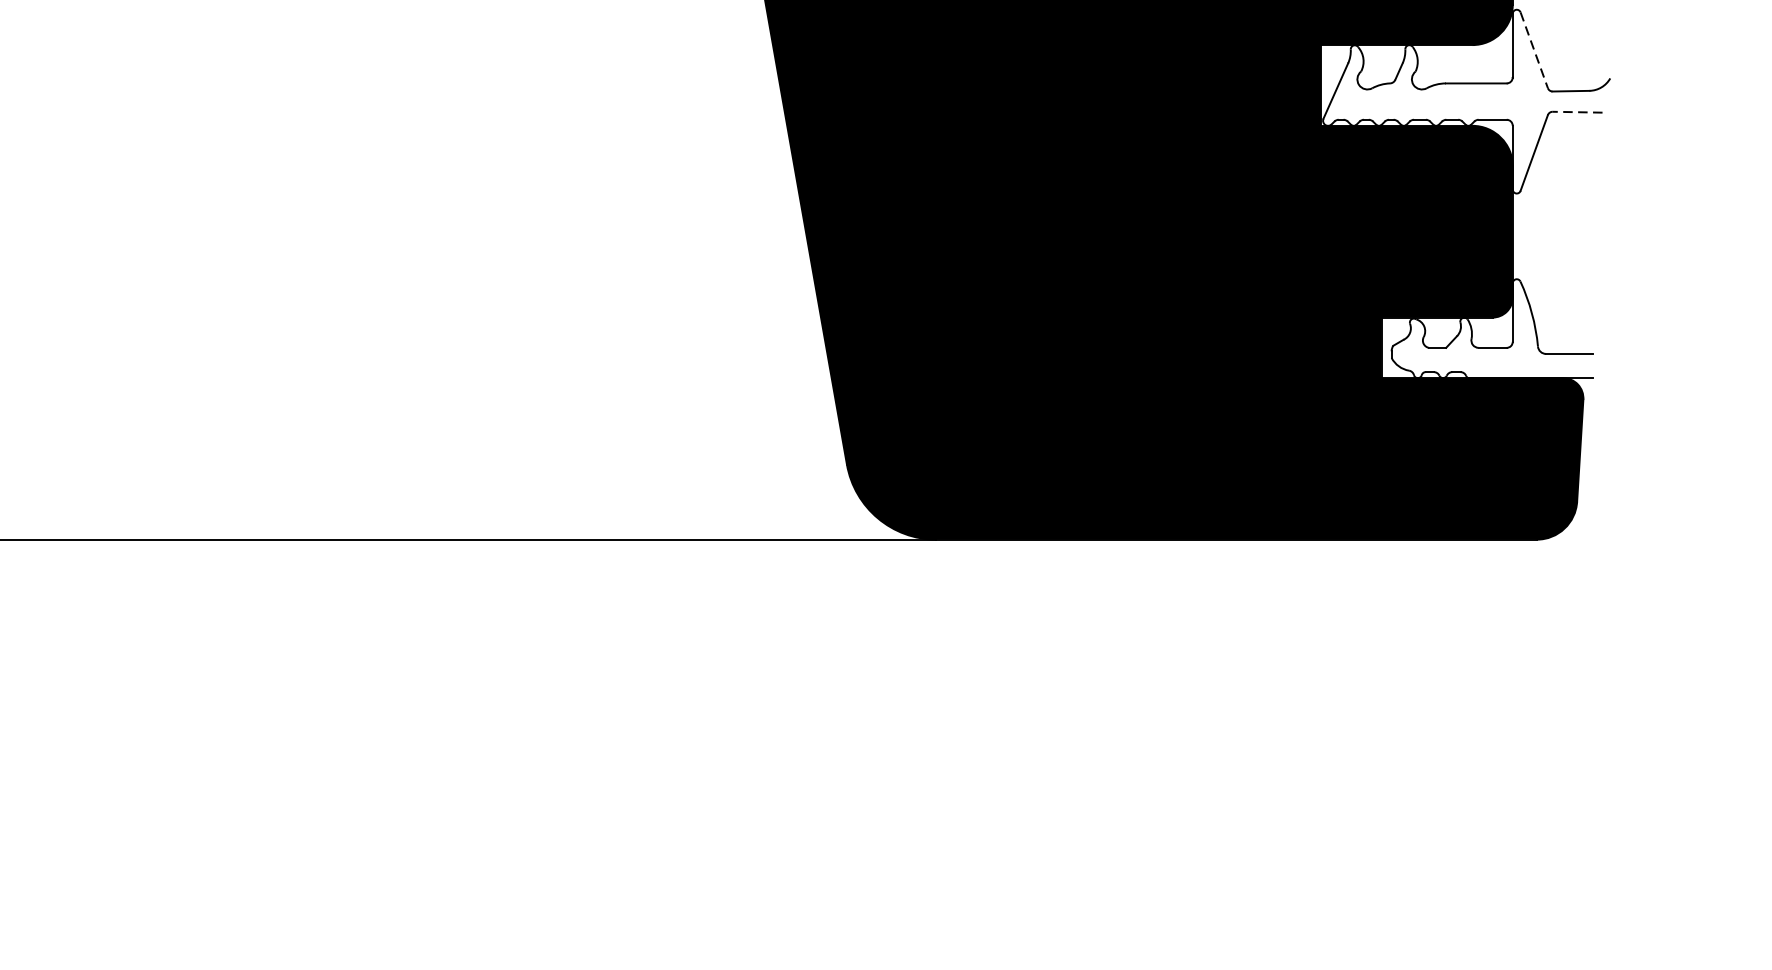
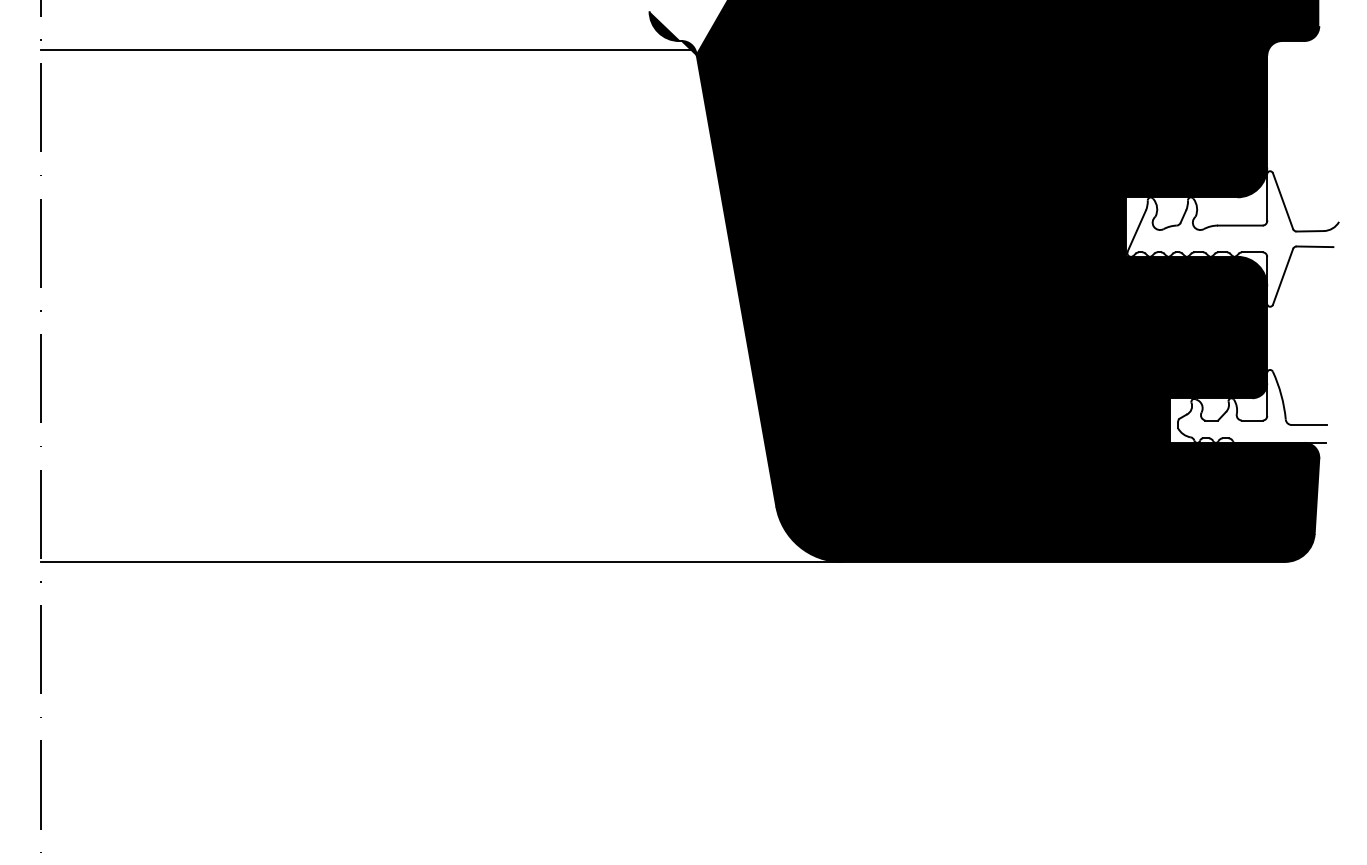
line: (1534, 50) -> (1283, 201), dashed -> solid
line: (1576, 111) -> (1314, 246), dashed -> solid

